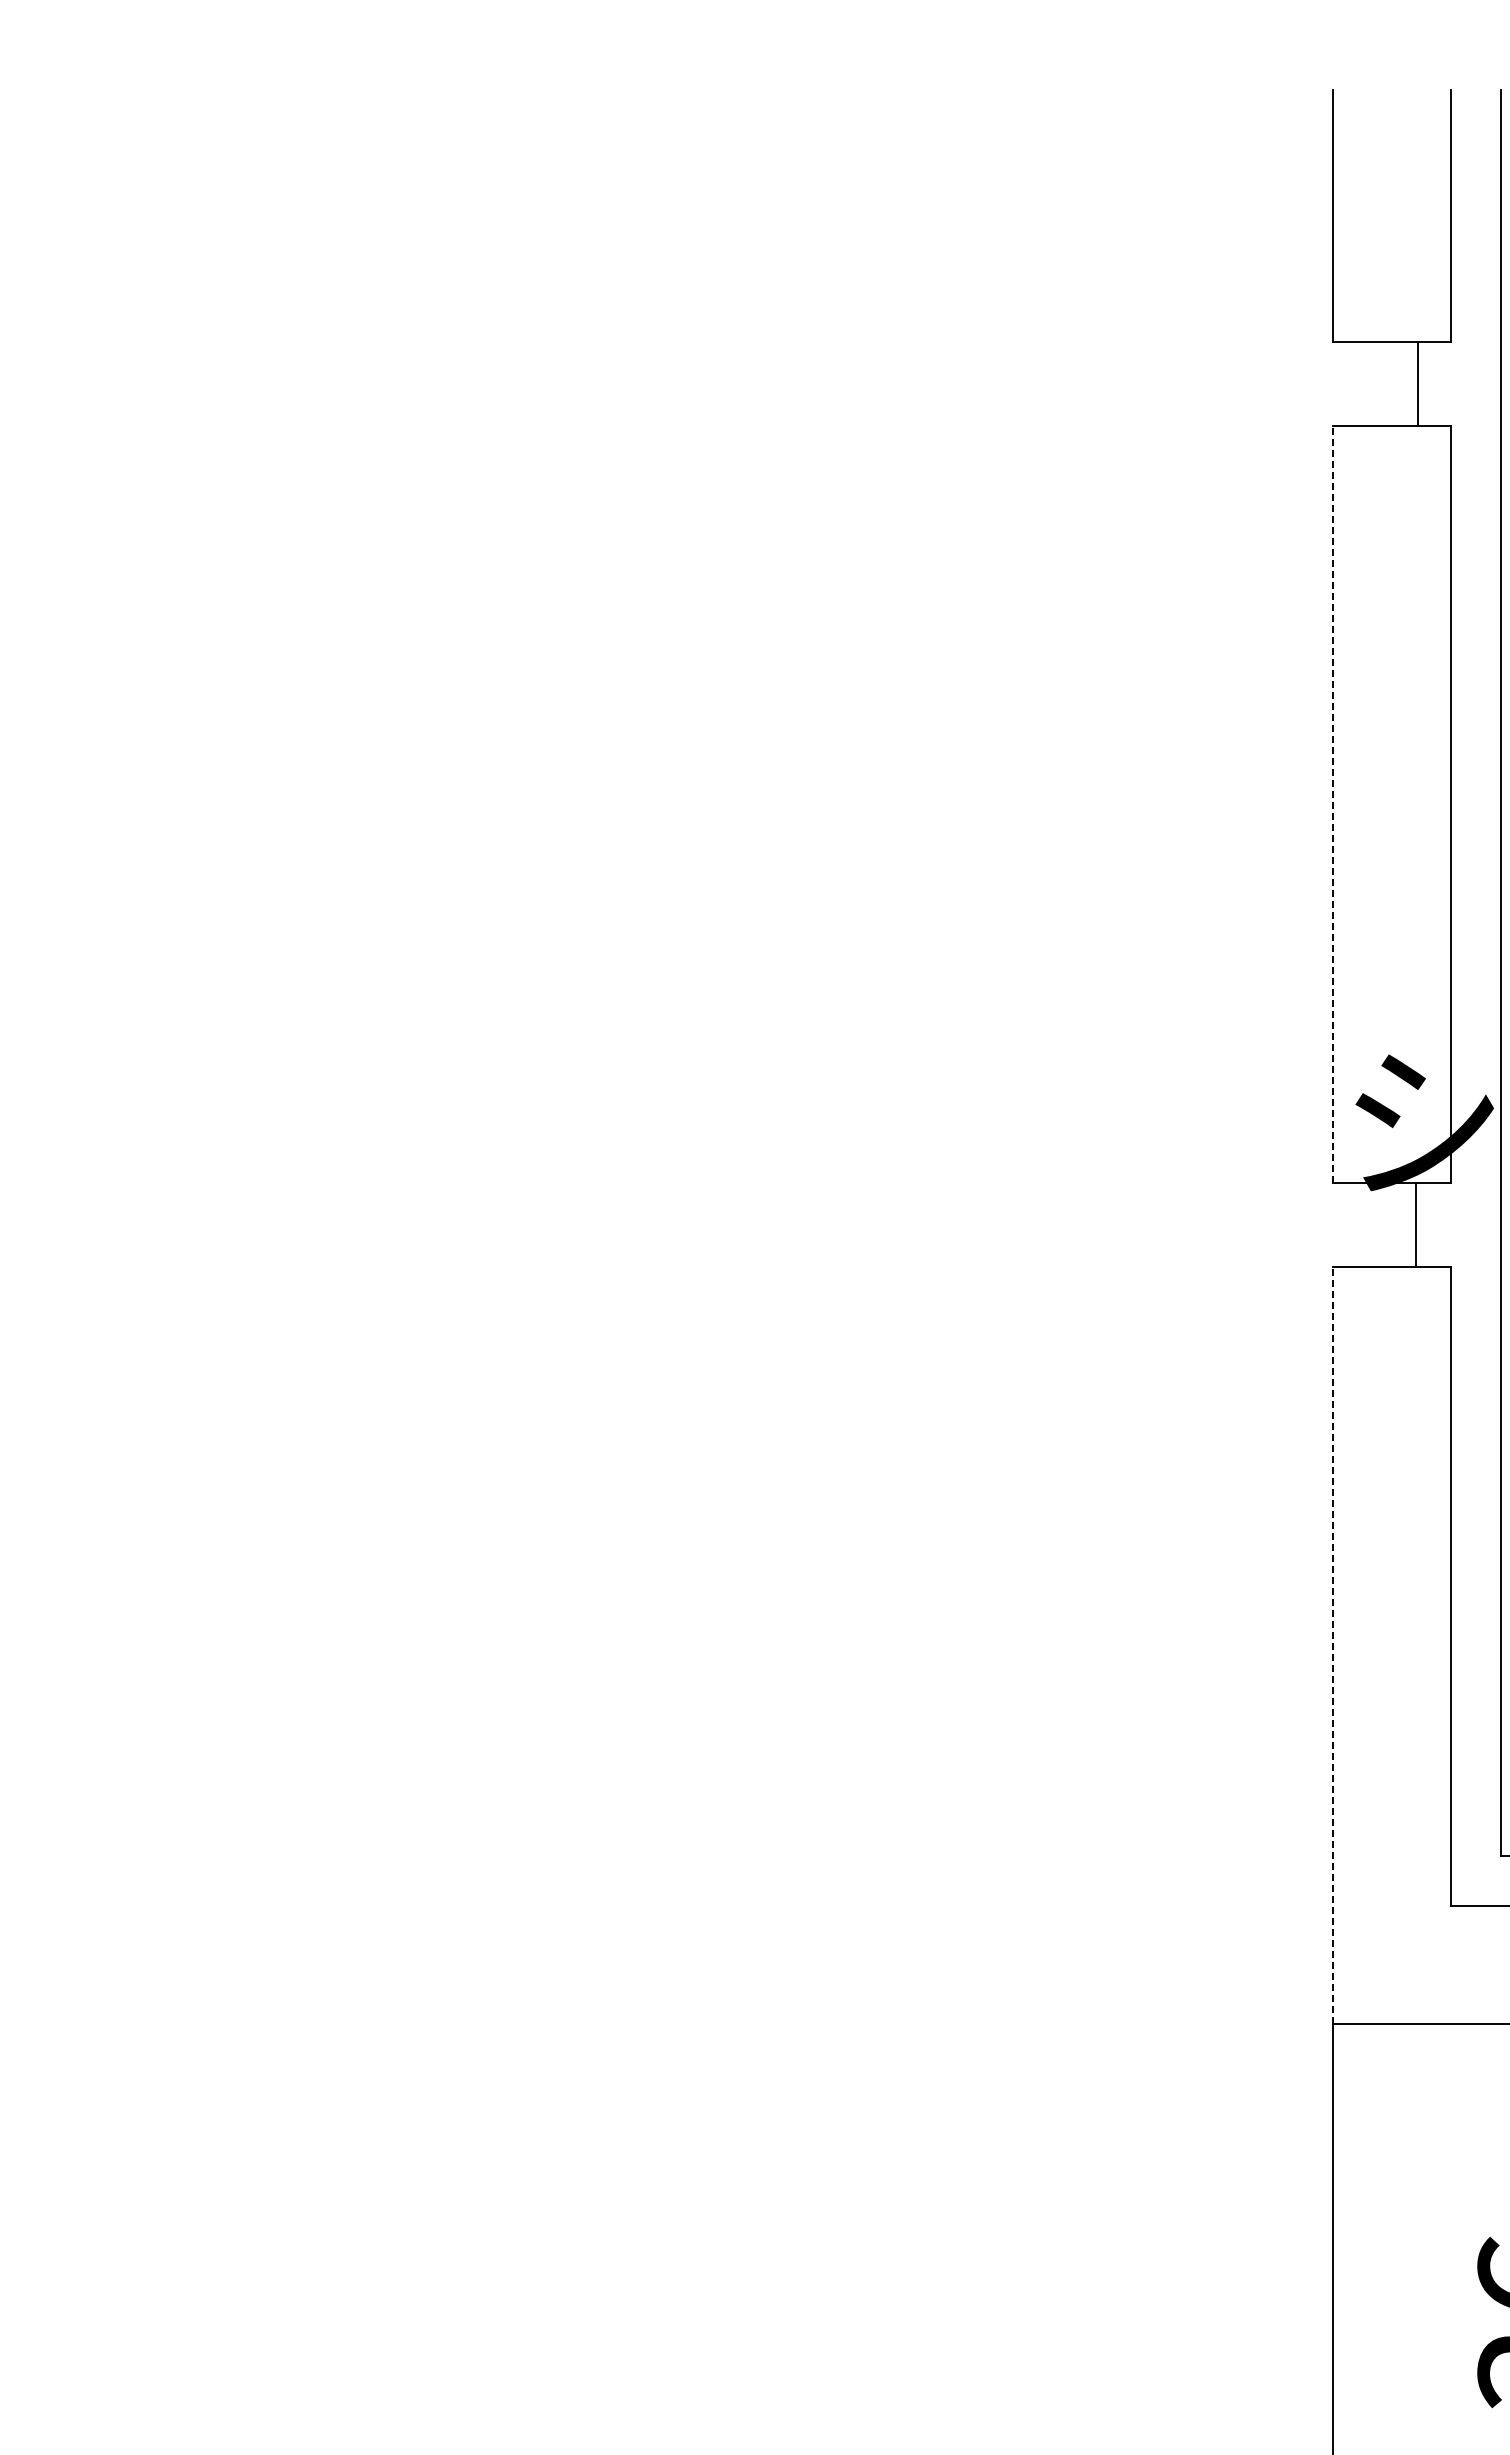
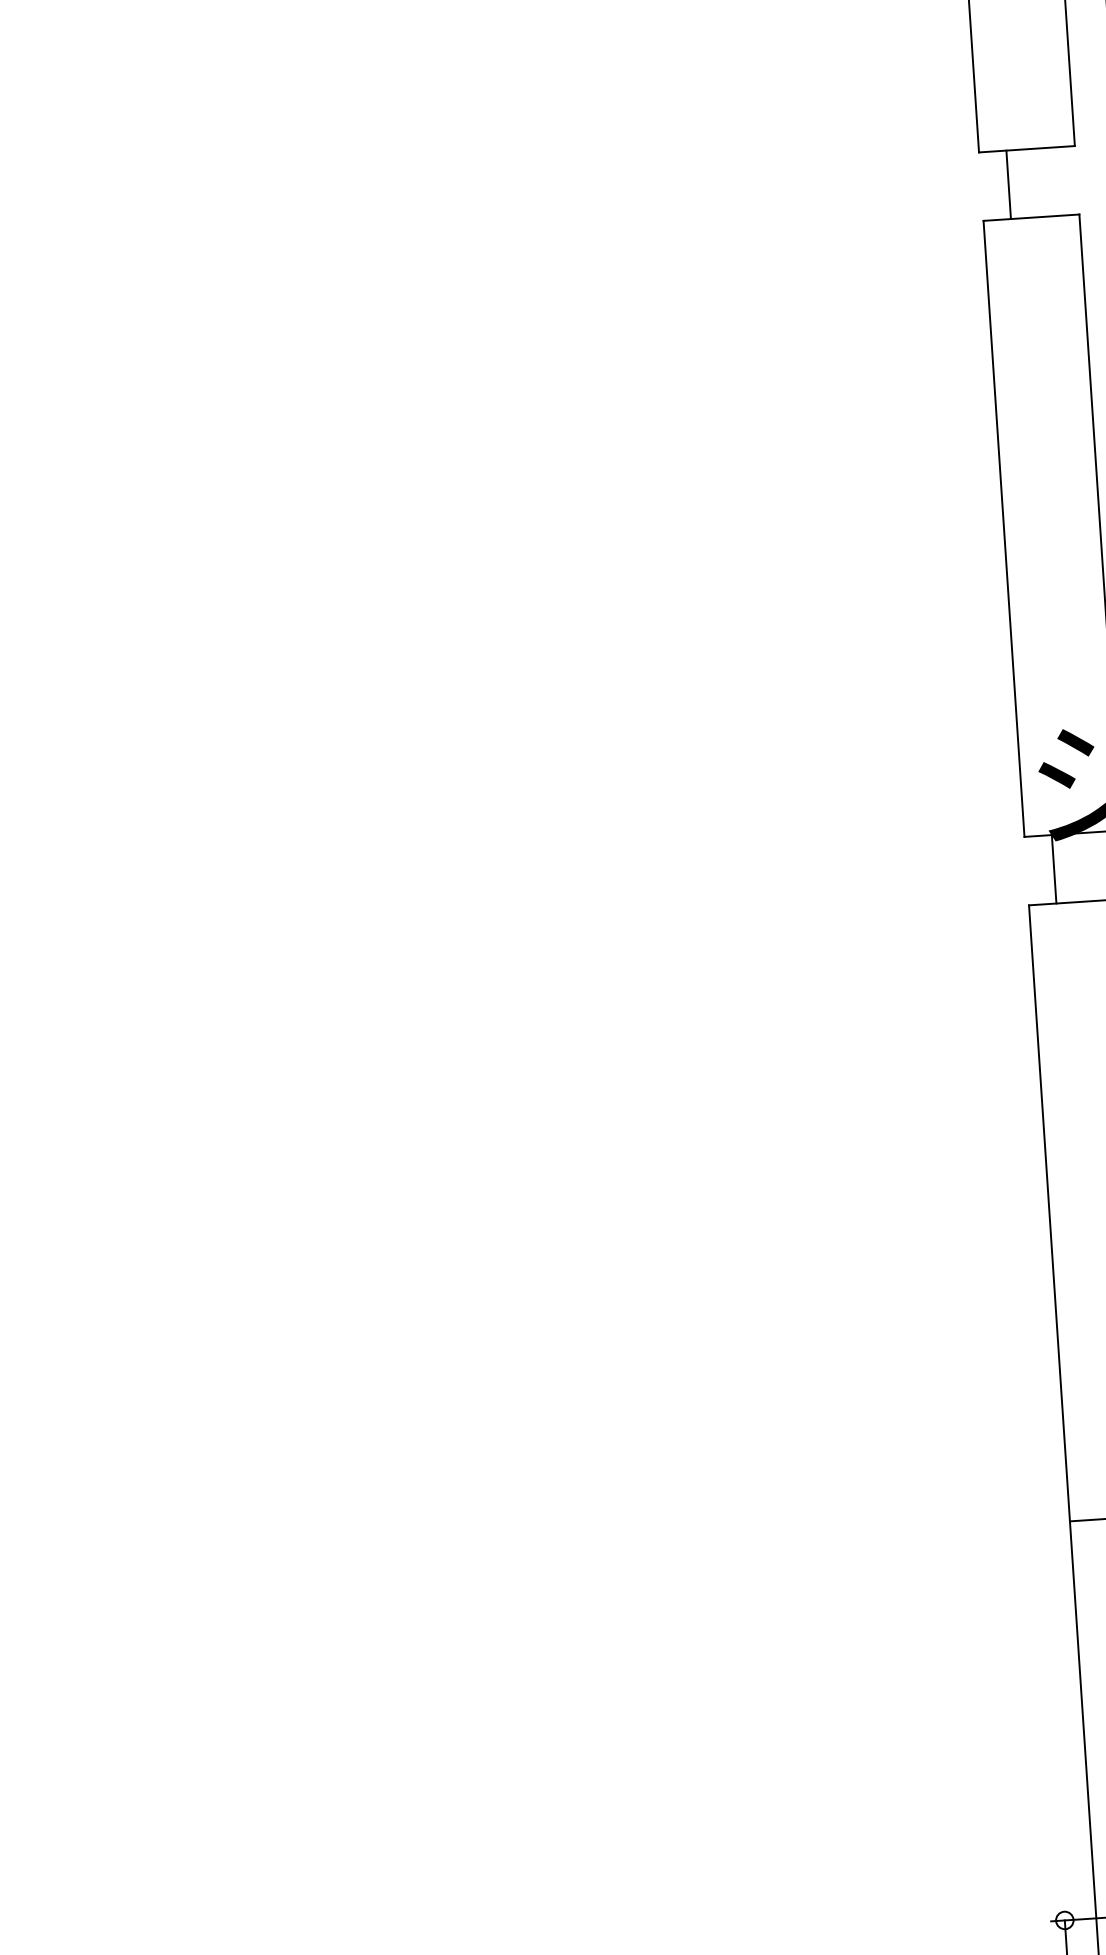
line: (1417, 384) -> (1008, 185), moved
line: (1333, 804) -> (1004, 528), dashed -> solid
line: (1415, 1225) -> (1053, 869), moved
line: (1333, 1645) -> (1049, 1213), dashed -> solid

